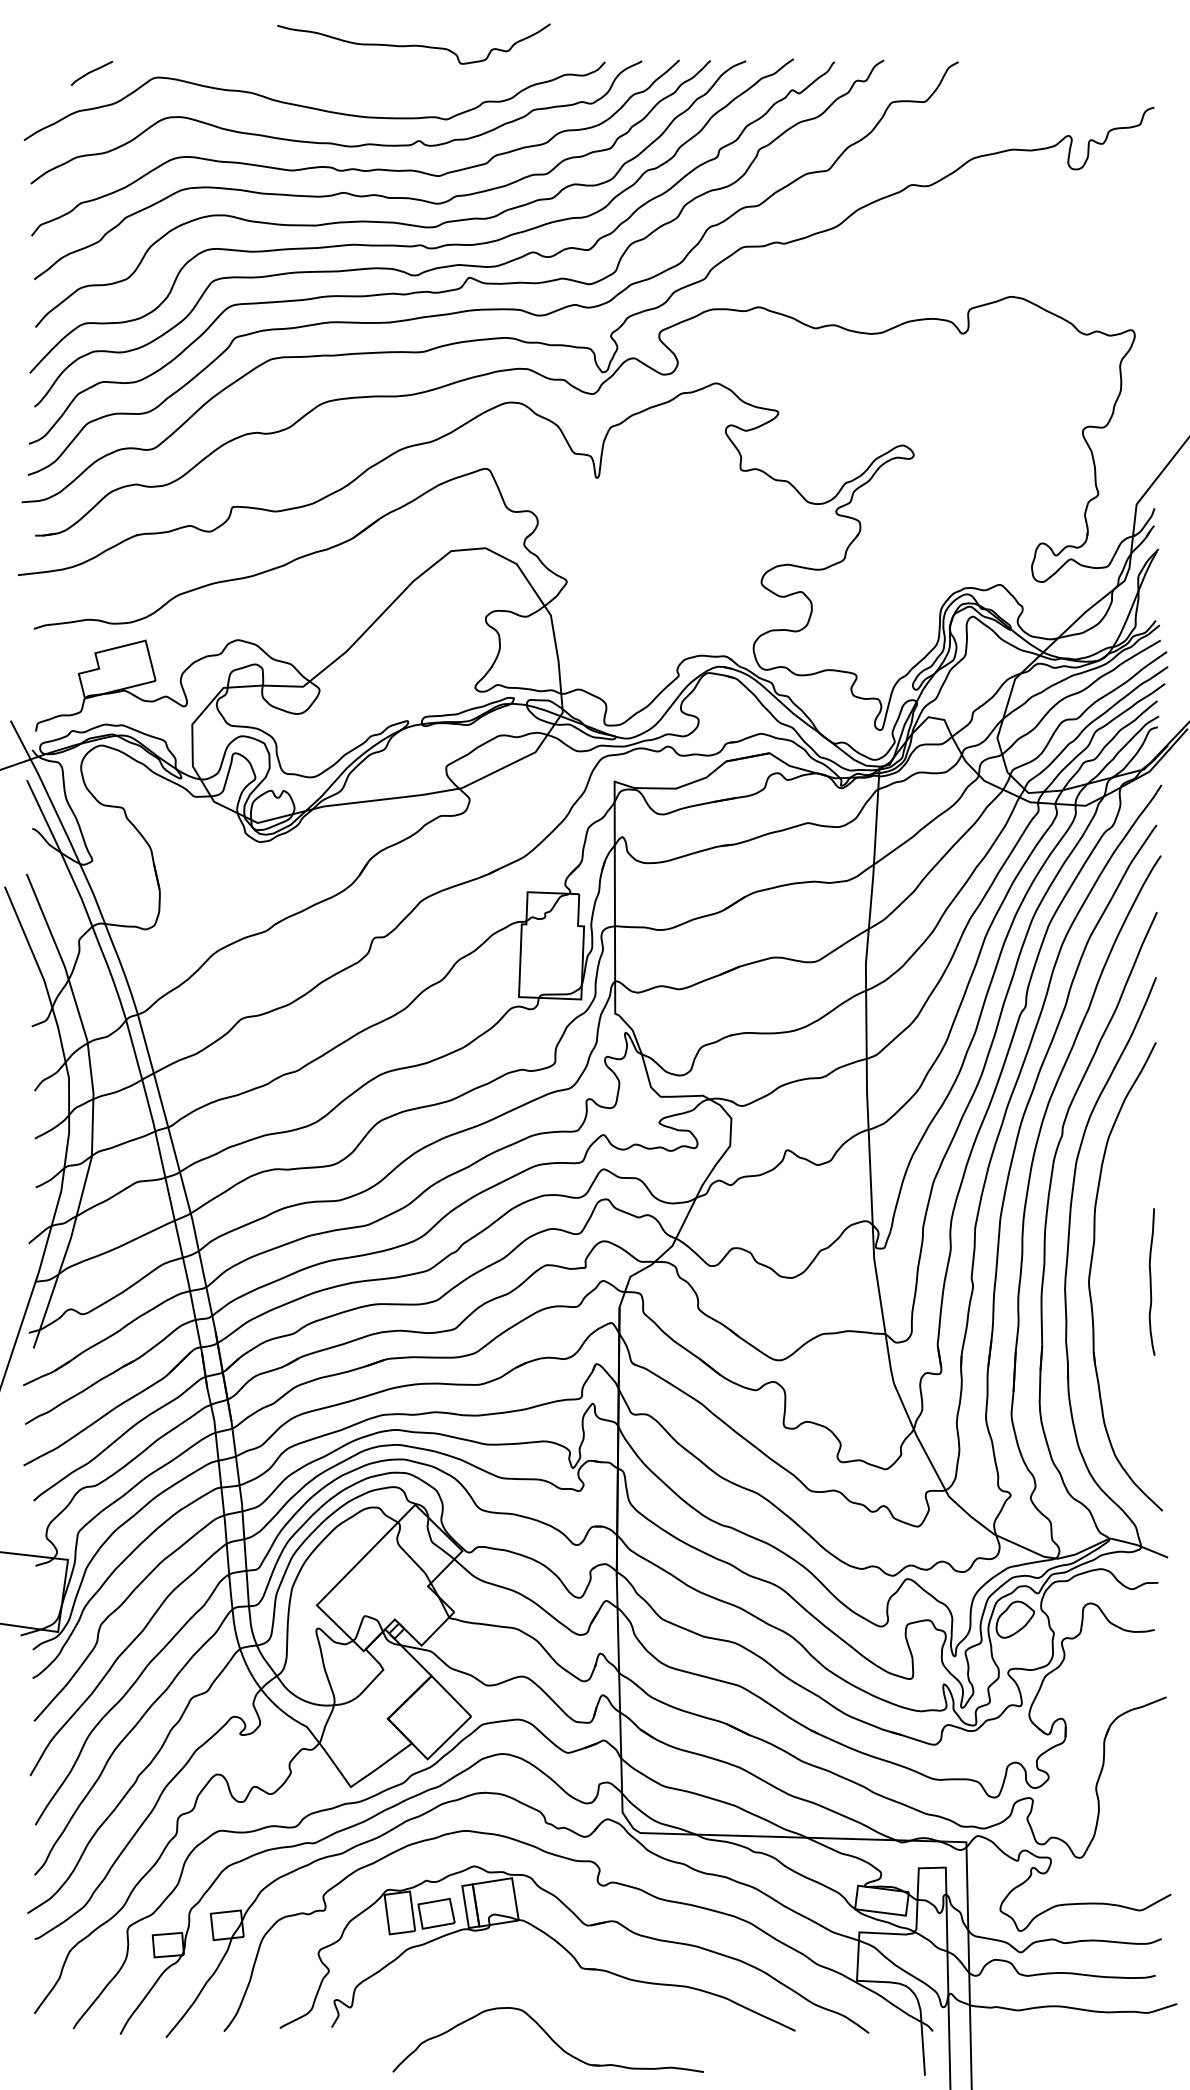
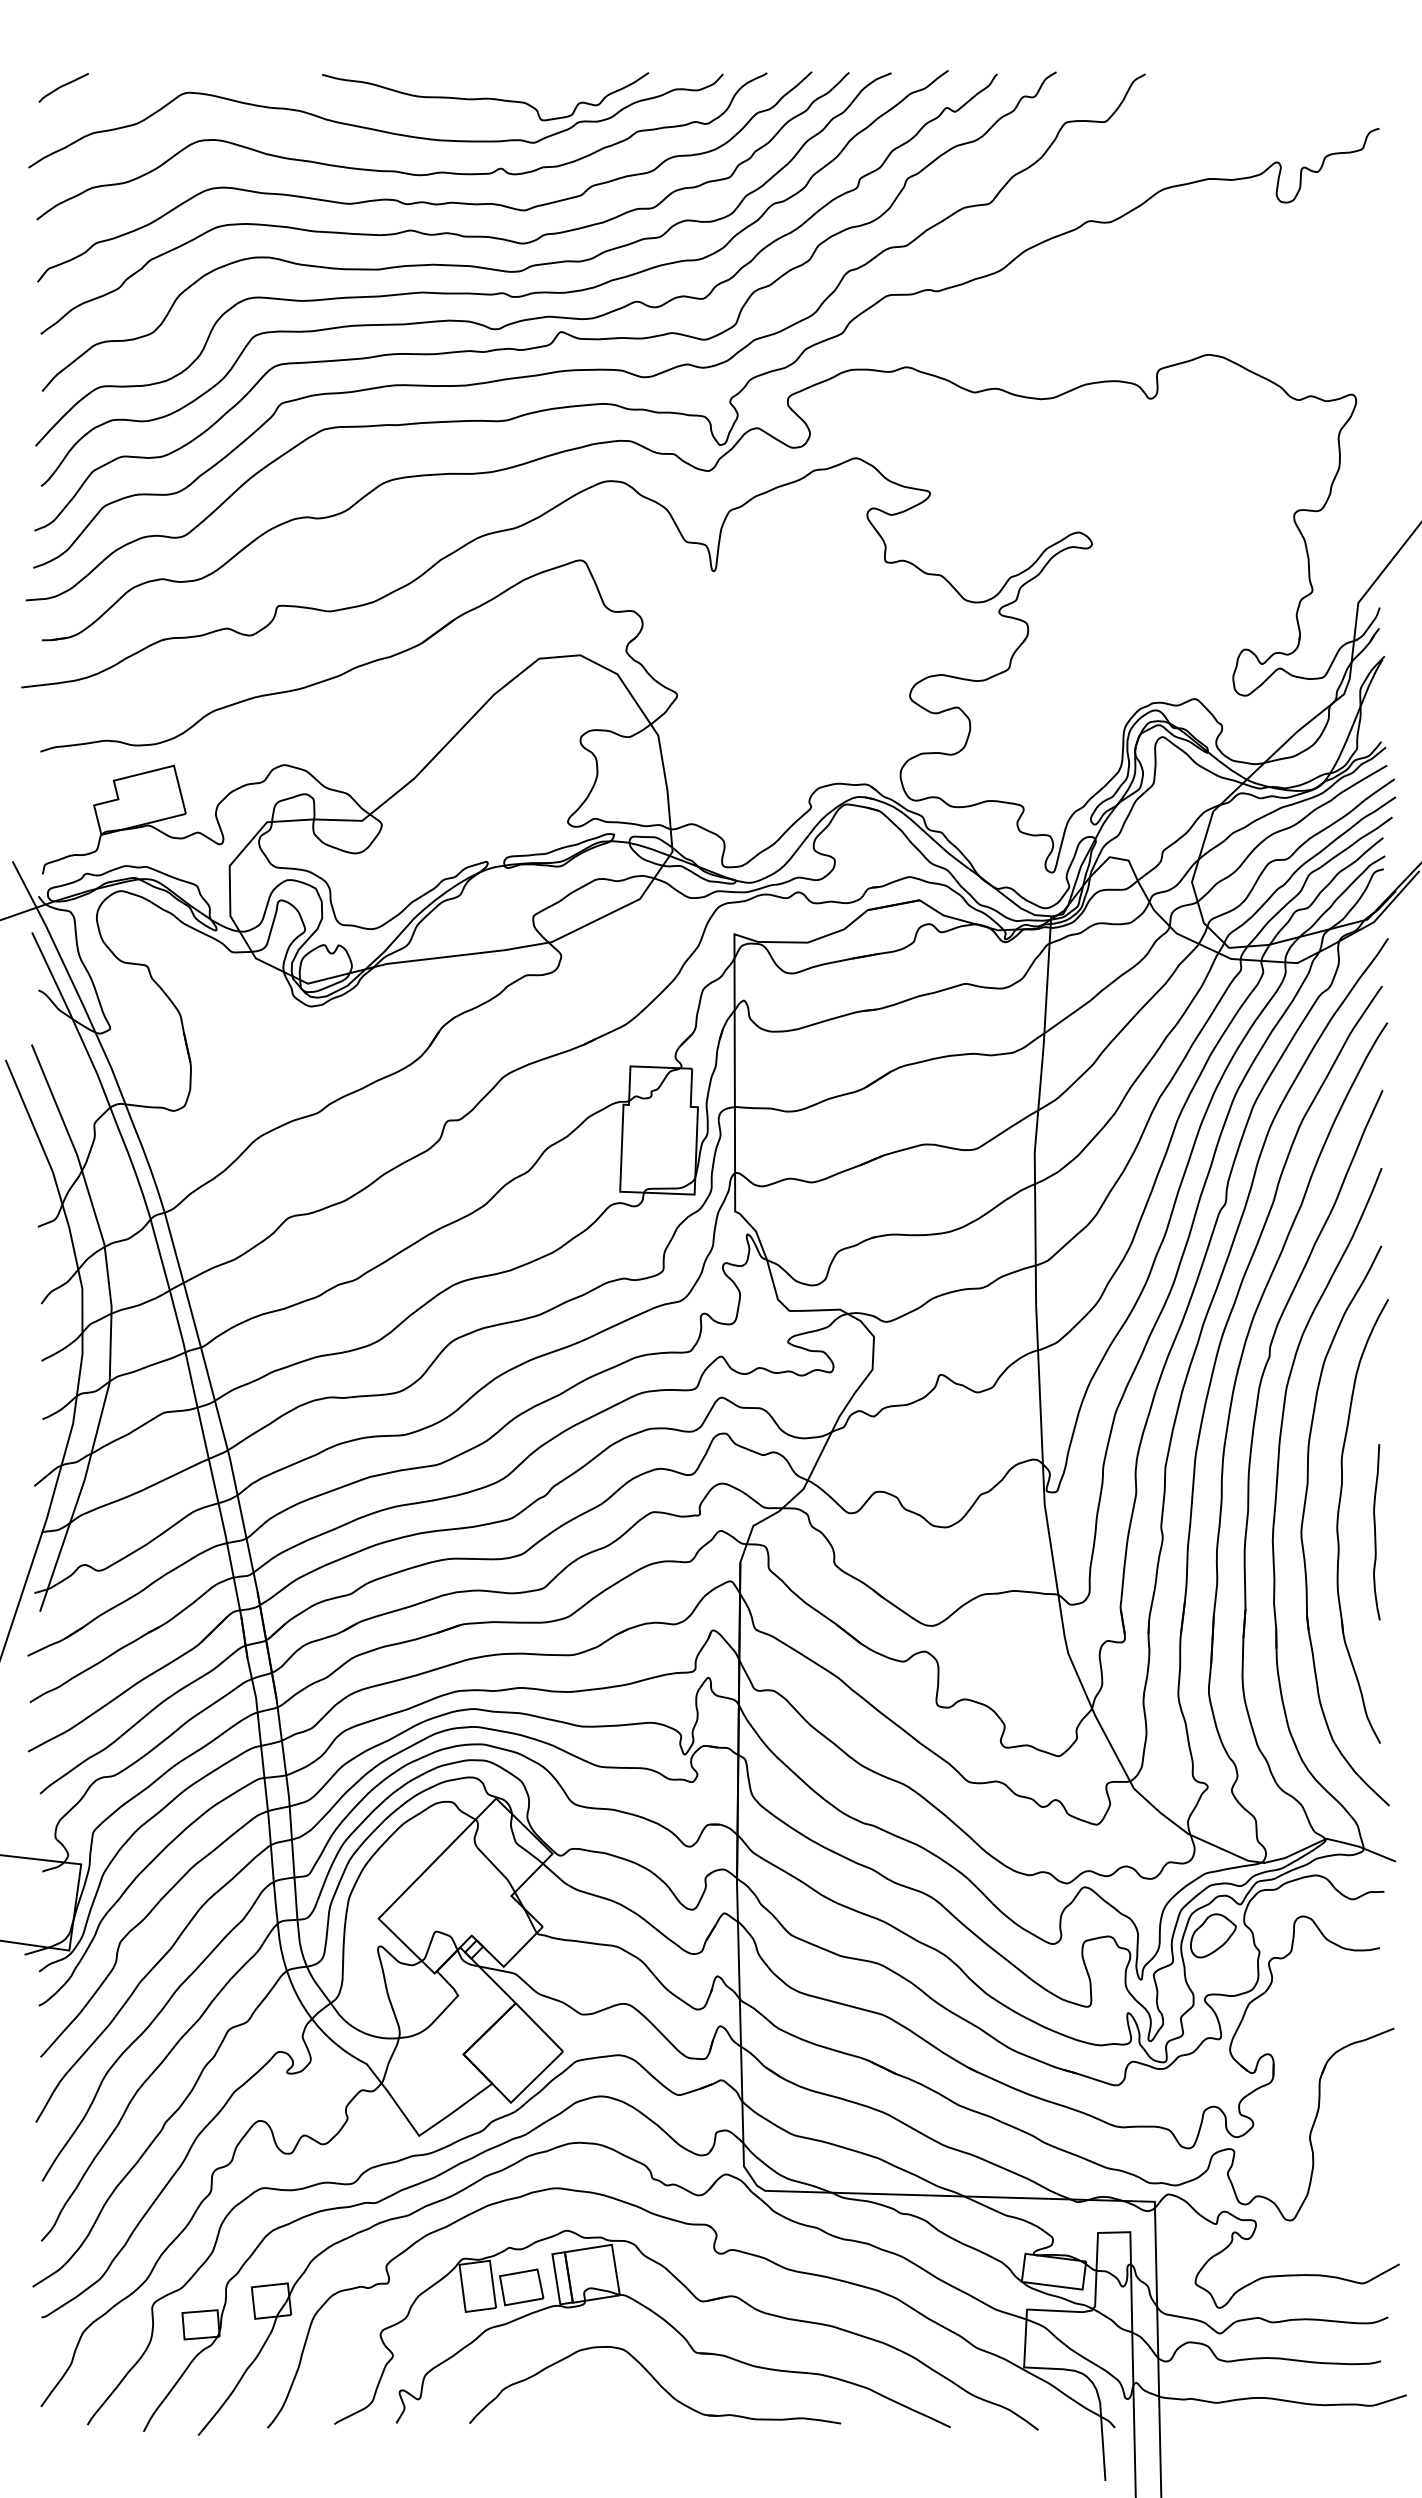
curve: (413, 44) -> (485, 97), moved
curve: (91, 72) -> (63, 86), moved
part: (1120, 1273) -> (1338, 1521), added
part: (548, 2040) -> (655, 2385), moved

